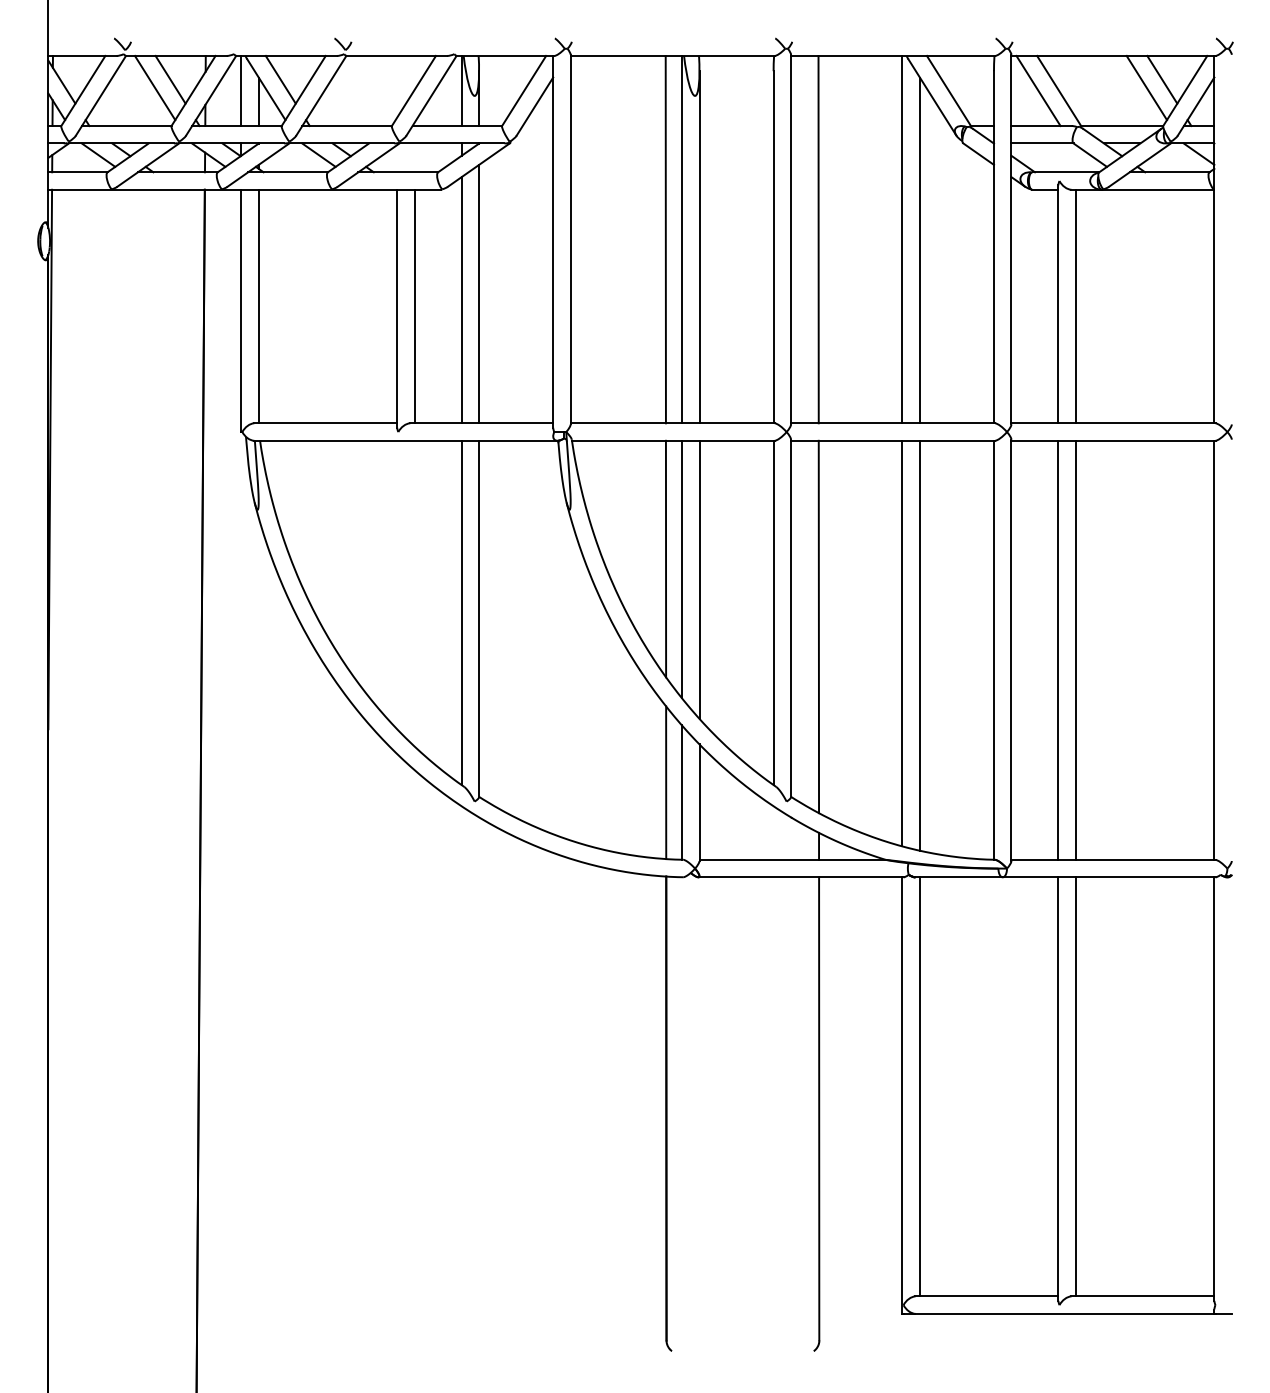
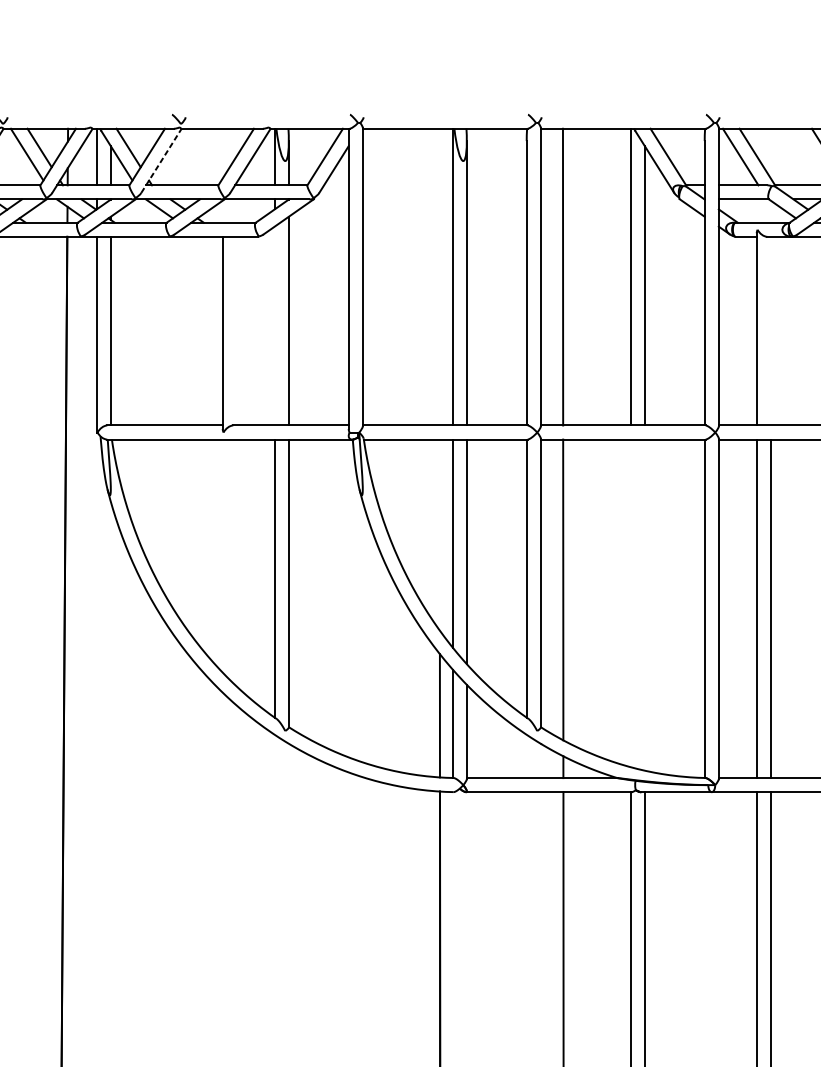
line: (321, 95) -> (161, 160), solid -> dashed
line: (665, 239) -> (439, 277), removed
line: (461, 300) -> (274, 326), removed
line: (414, 306) -> (236, 331), removed
line: (1075, 306) -> (770, 331), removed
line: (665, 558) -> (439, 534), removed
line: (902, 643) -> (630, 603), removed
line: (919, 645) -> (644, 604), removed

